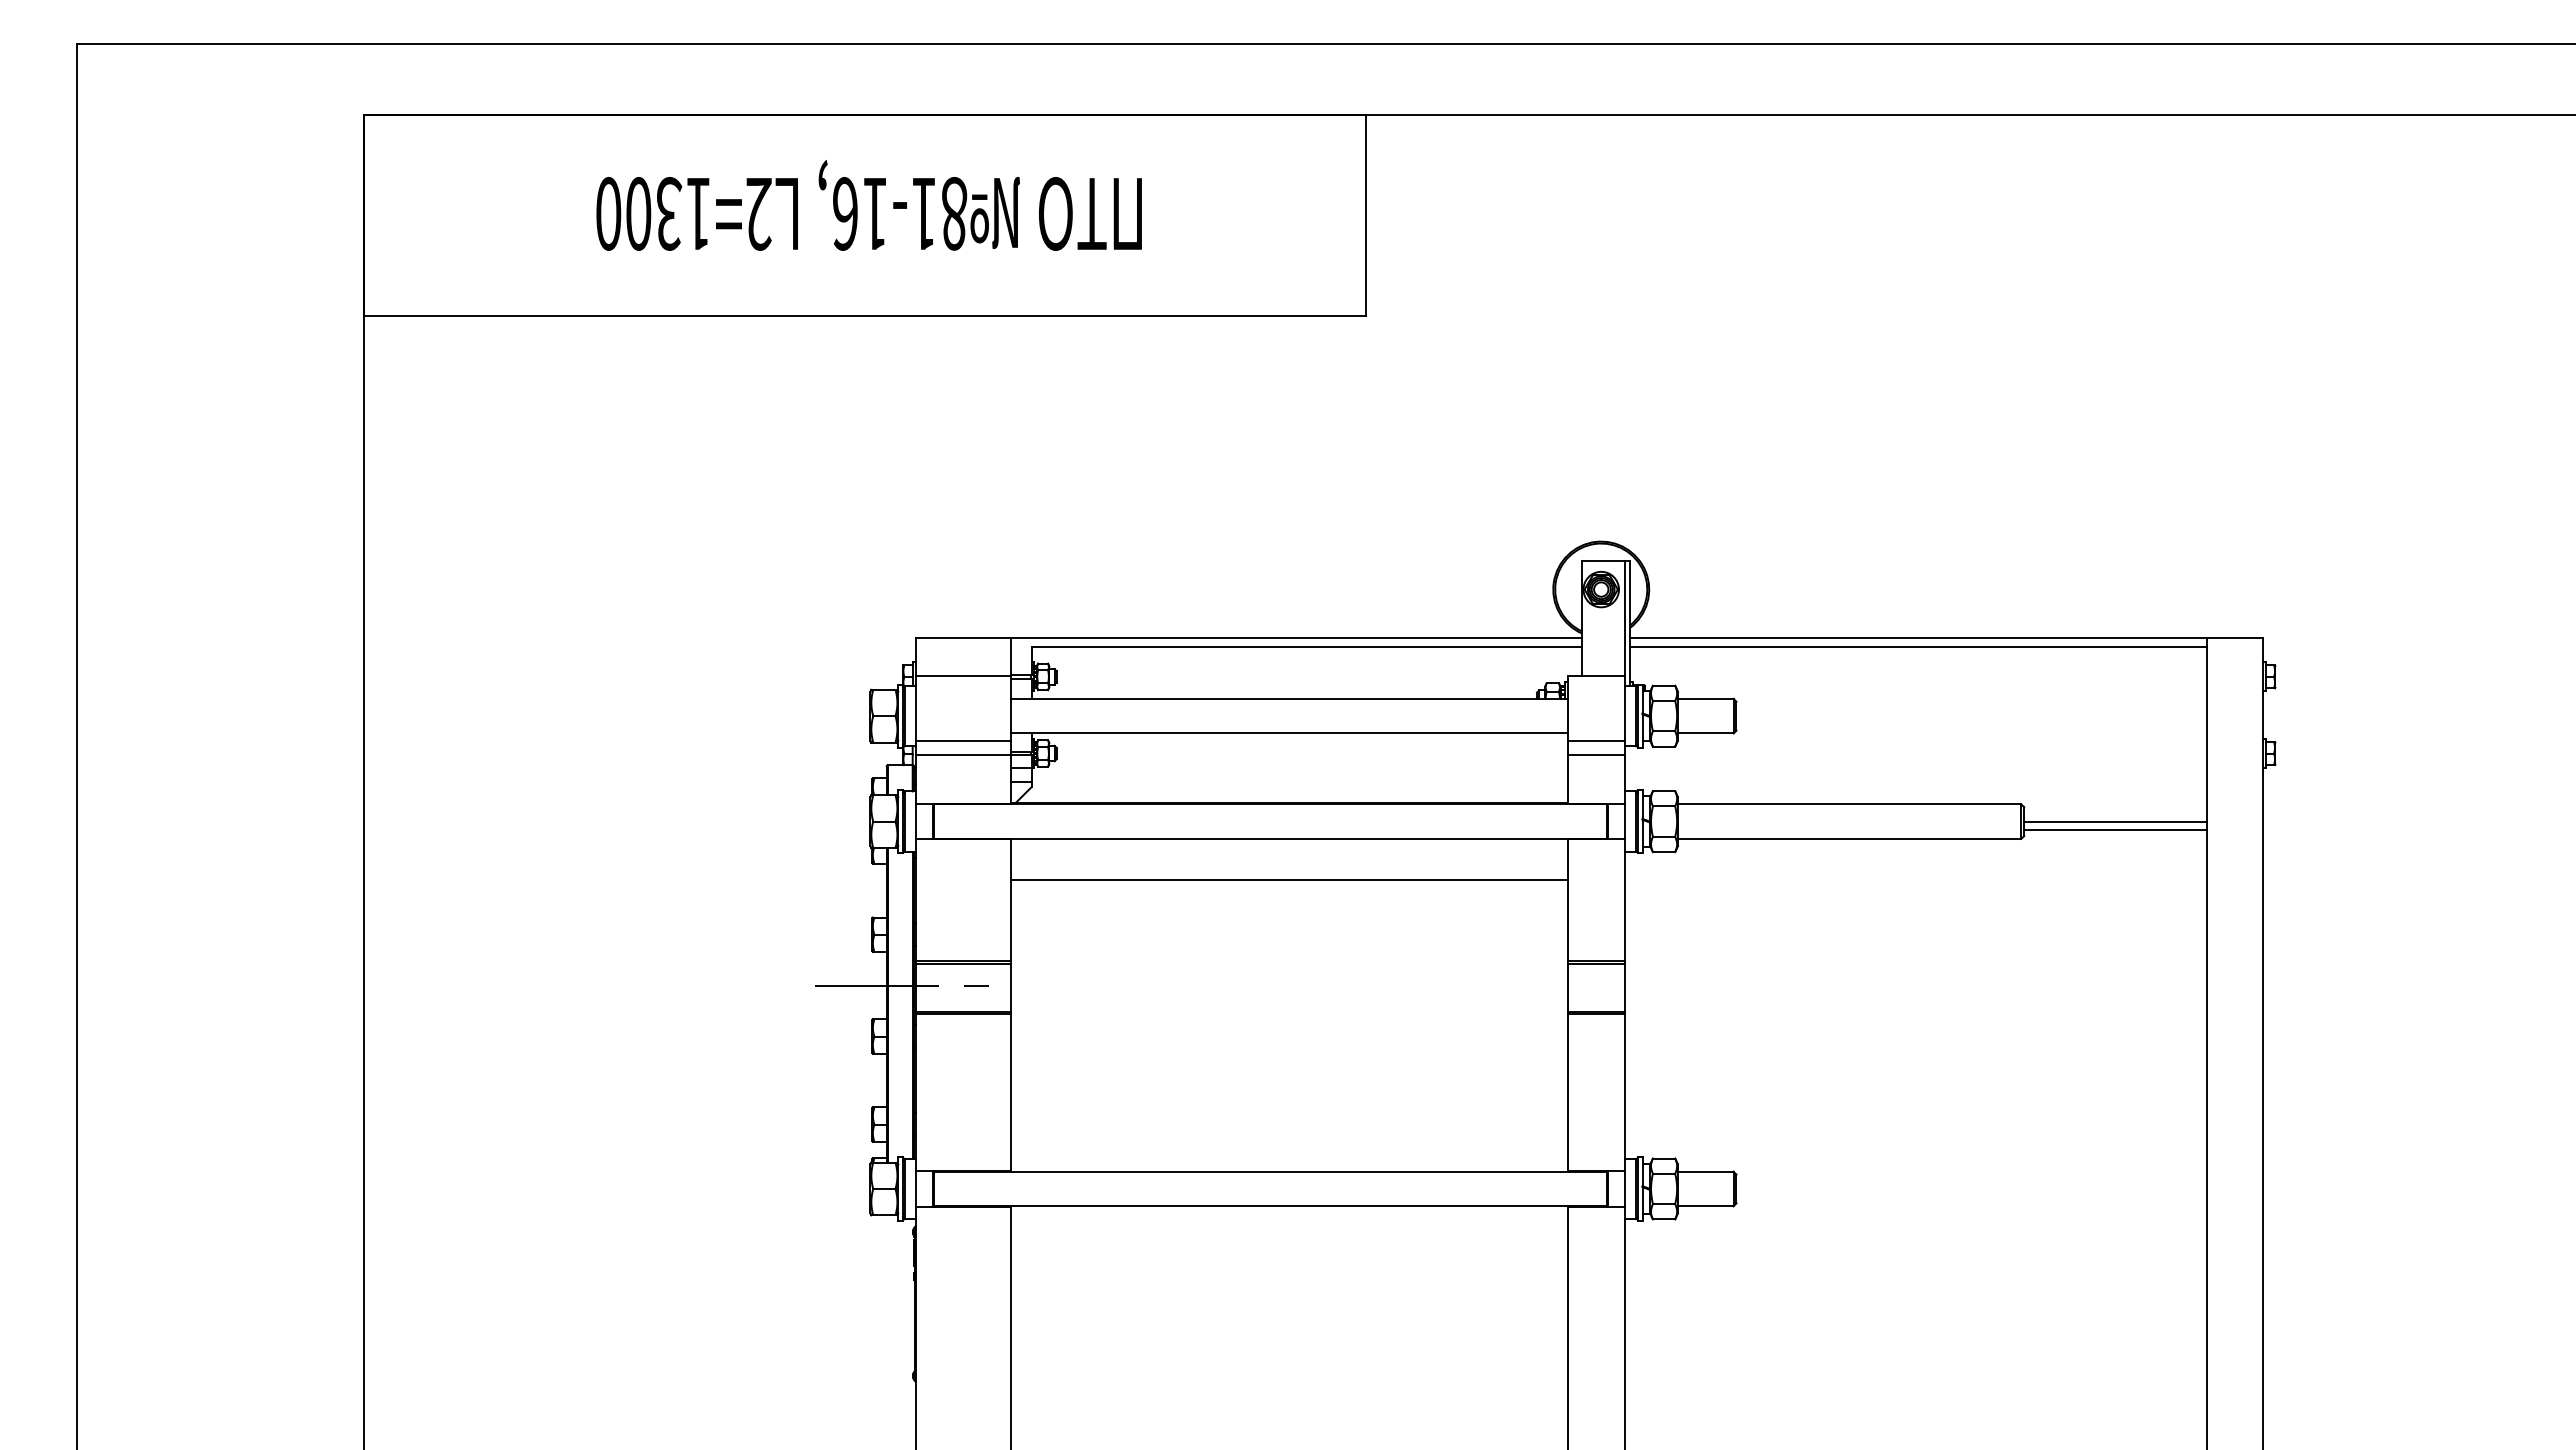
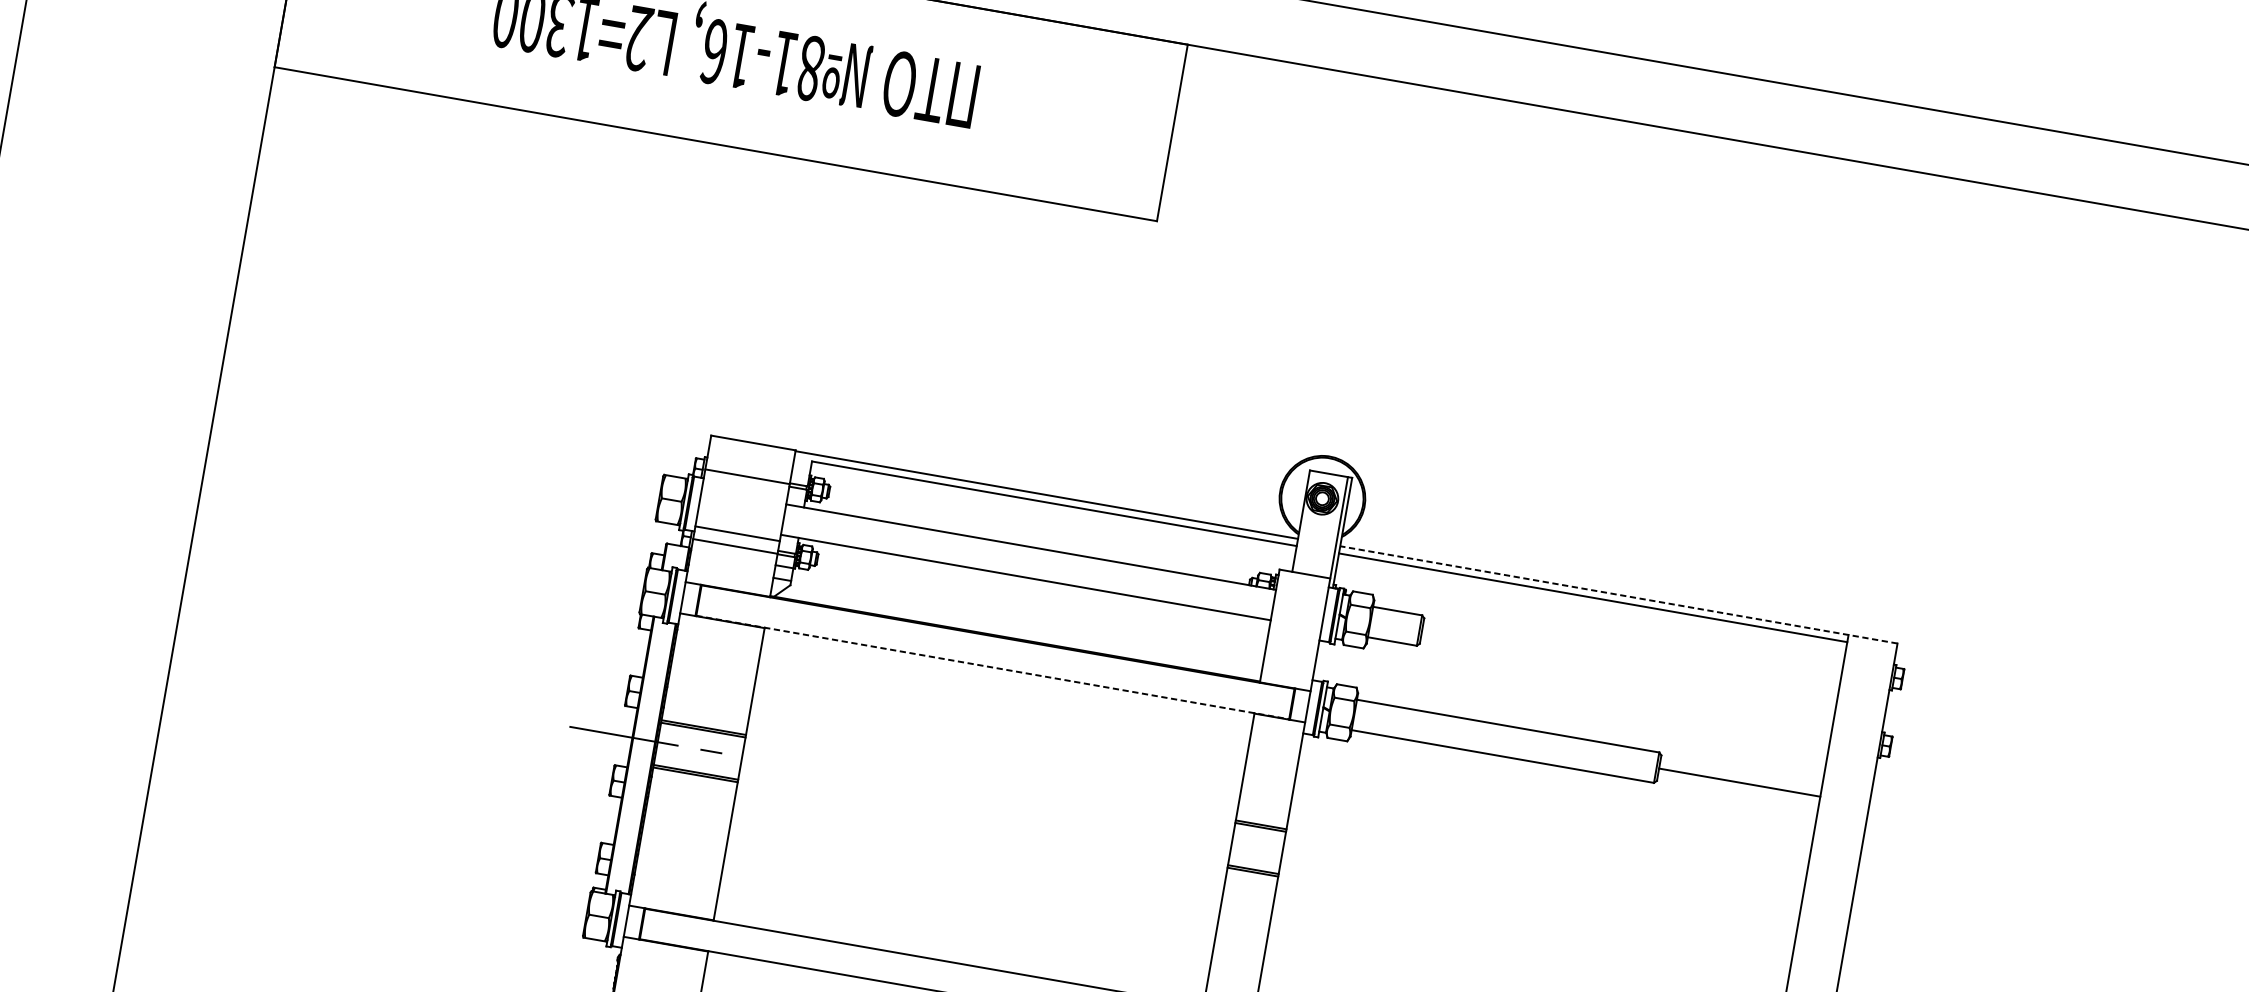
line: (1945, 638) -> (1618, 594), solid -> dashed
line: (1596, 740) -> (1295, 630), removed
line: (1596, 755) -> (1292, 644), removed
line: (2115, 830) -> (1738, 789), removed
line: (1270, 838) -> (992, 667), solid -> dashed
line: (1289, 879) -> (1003, 706), removed

